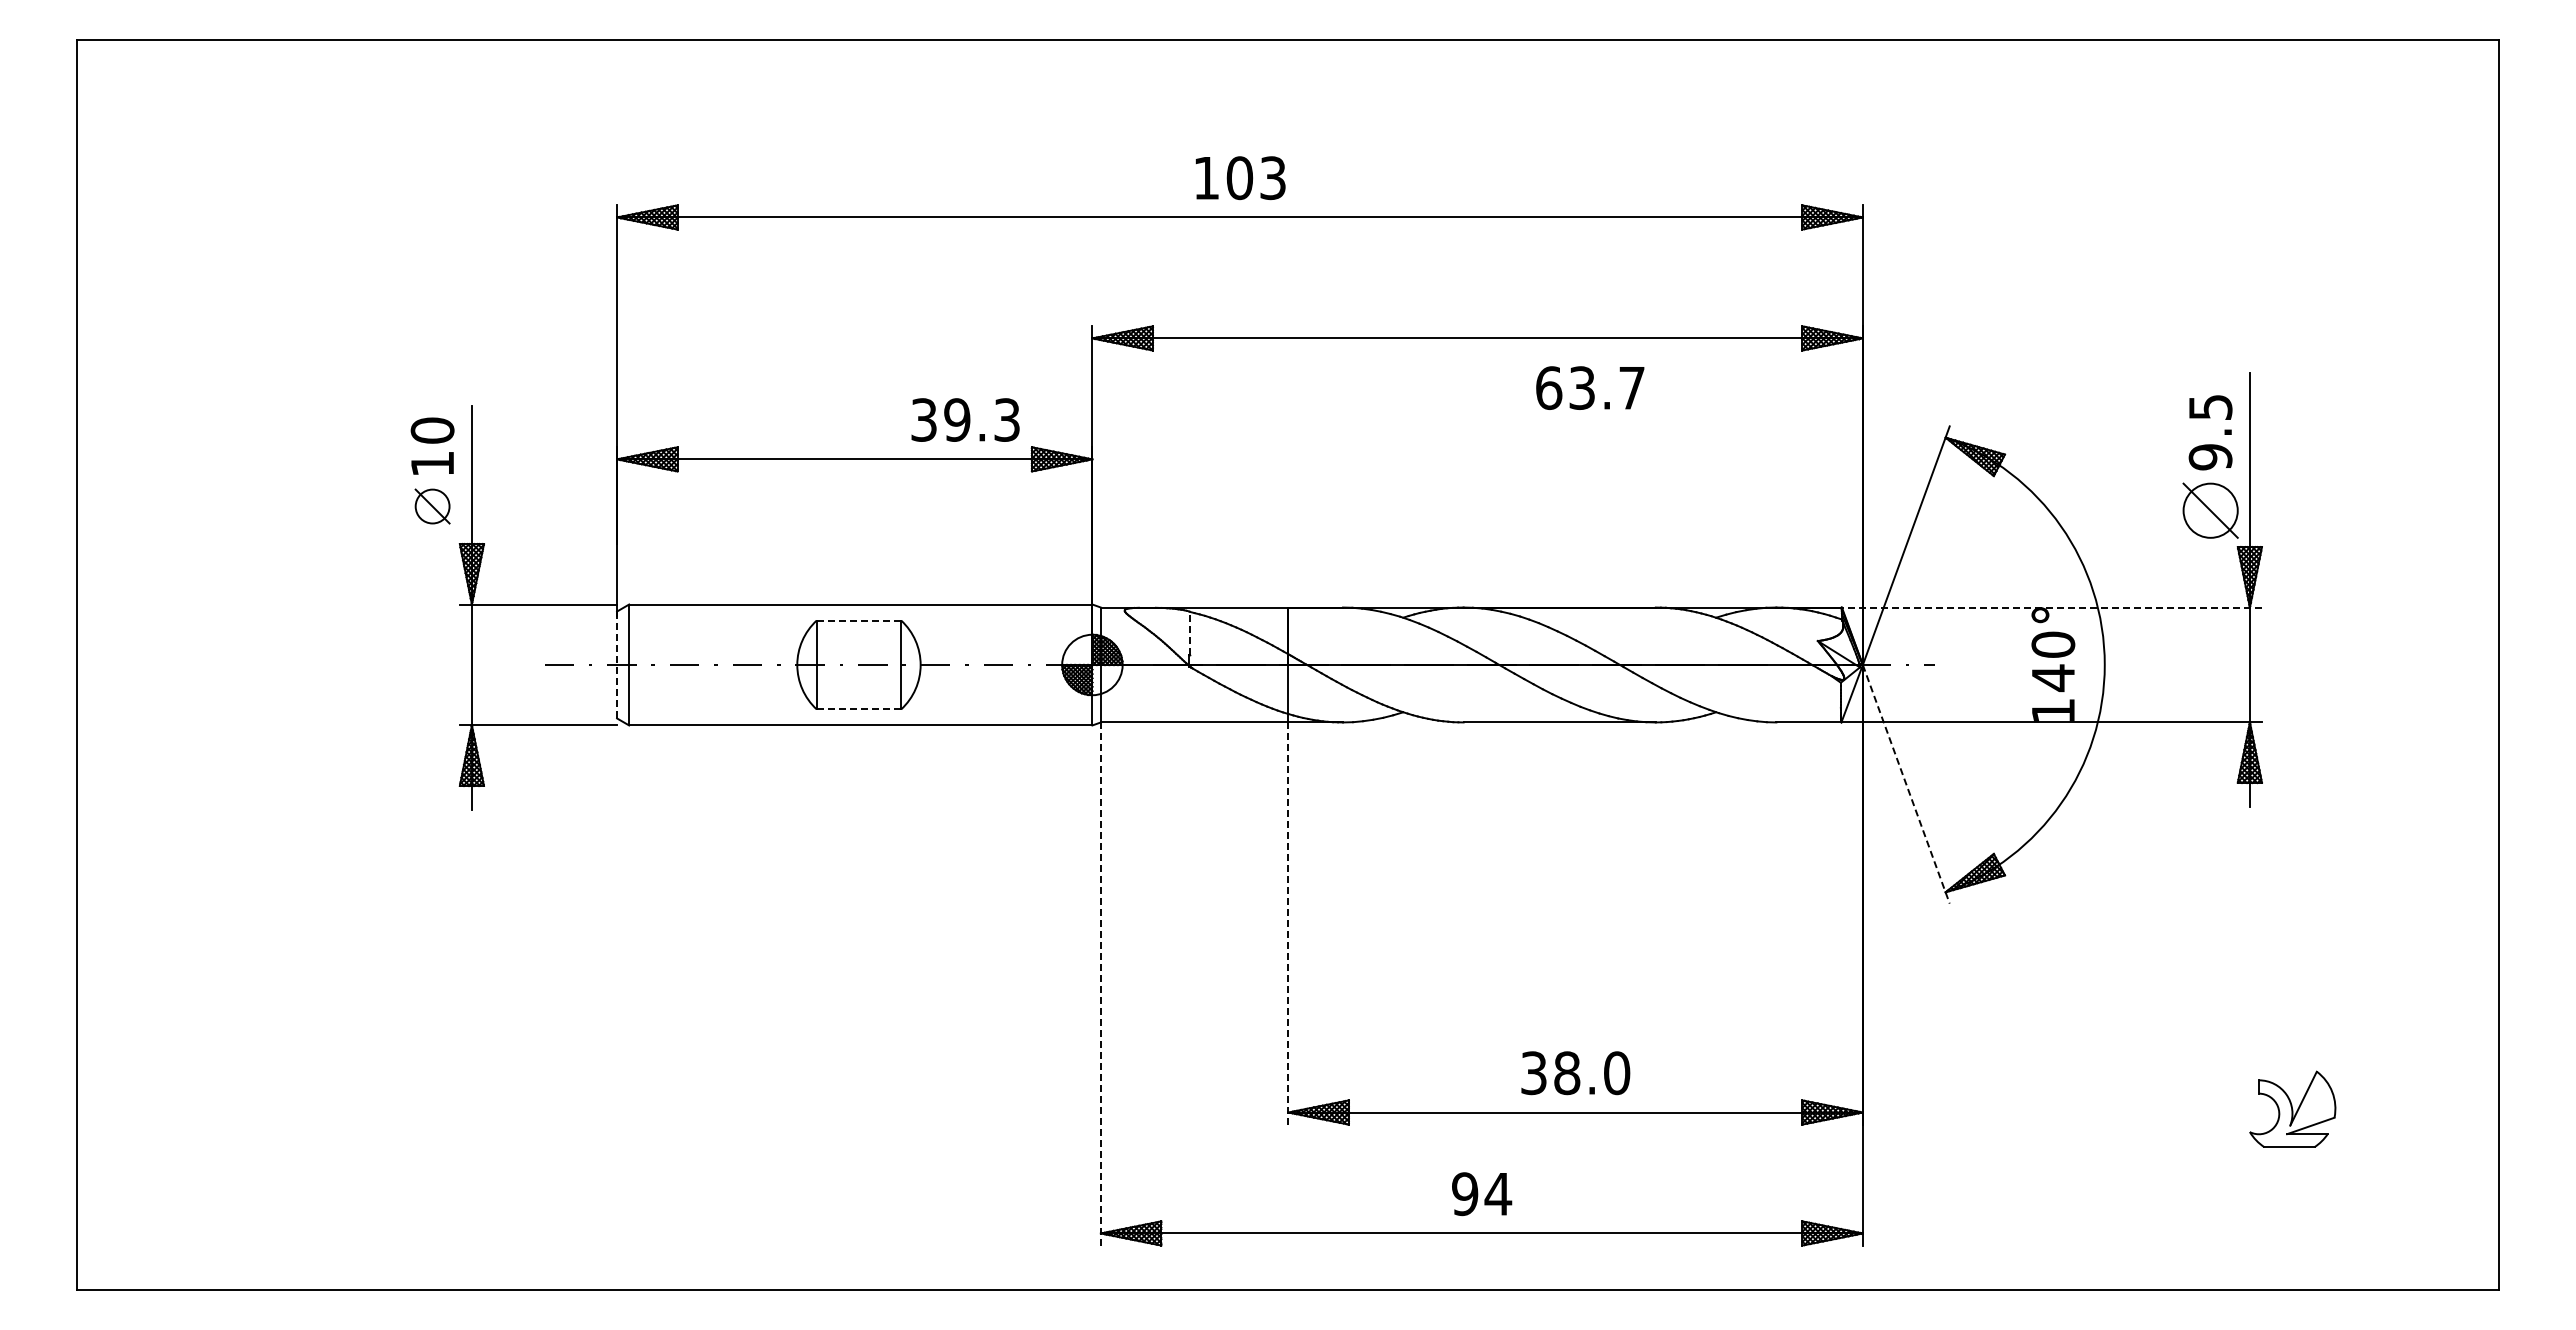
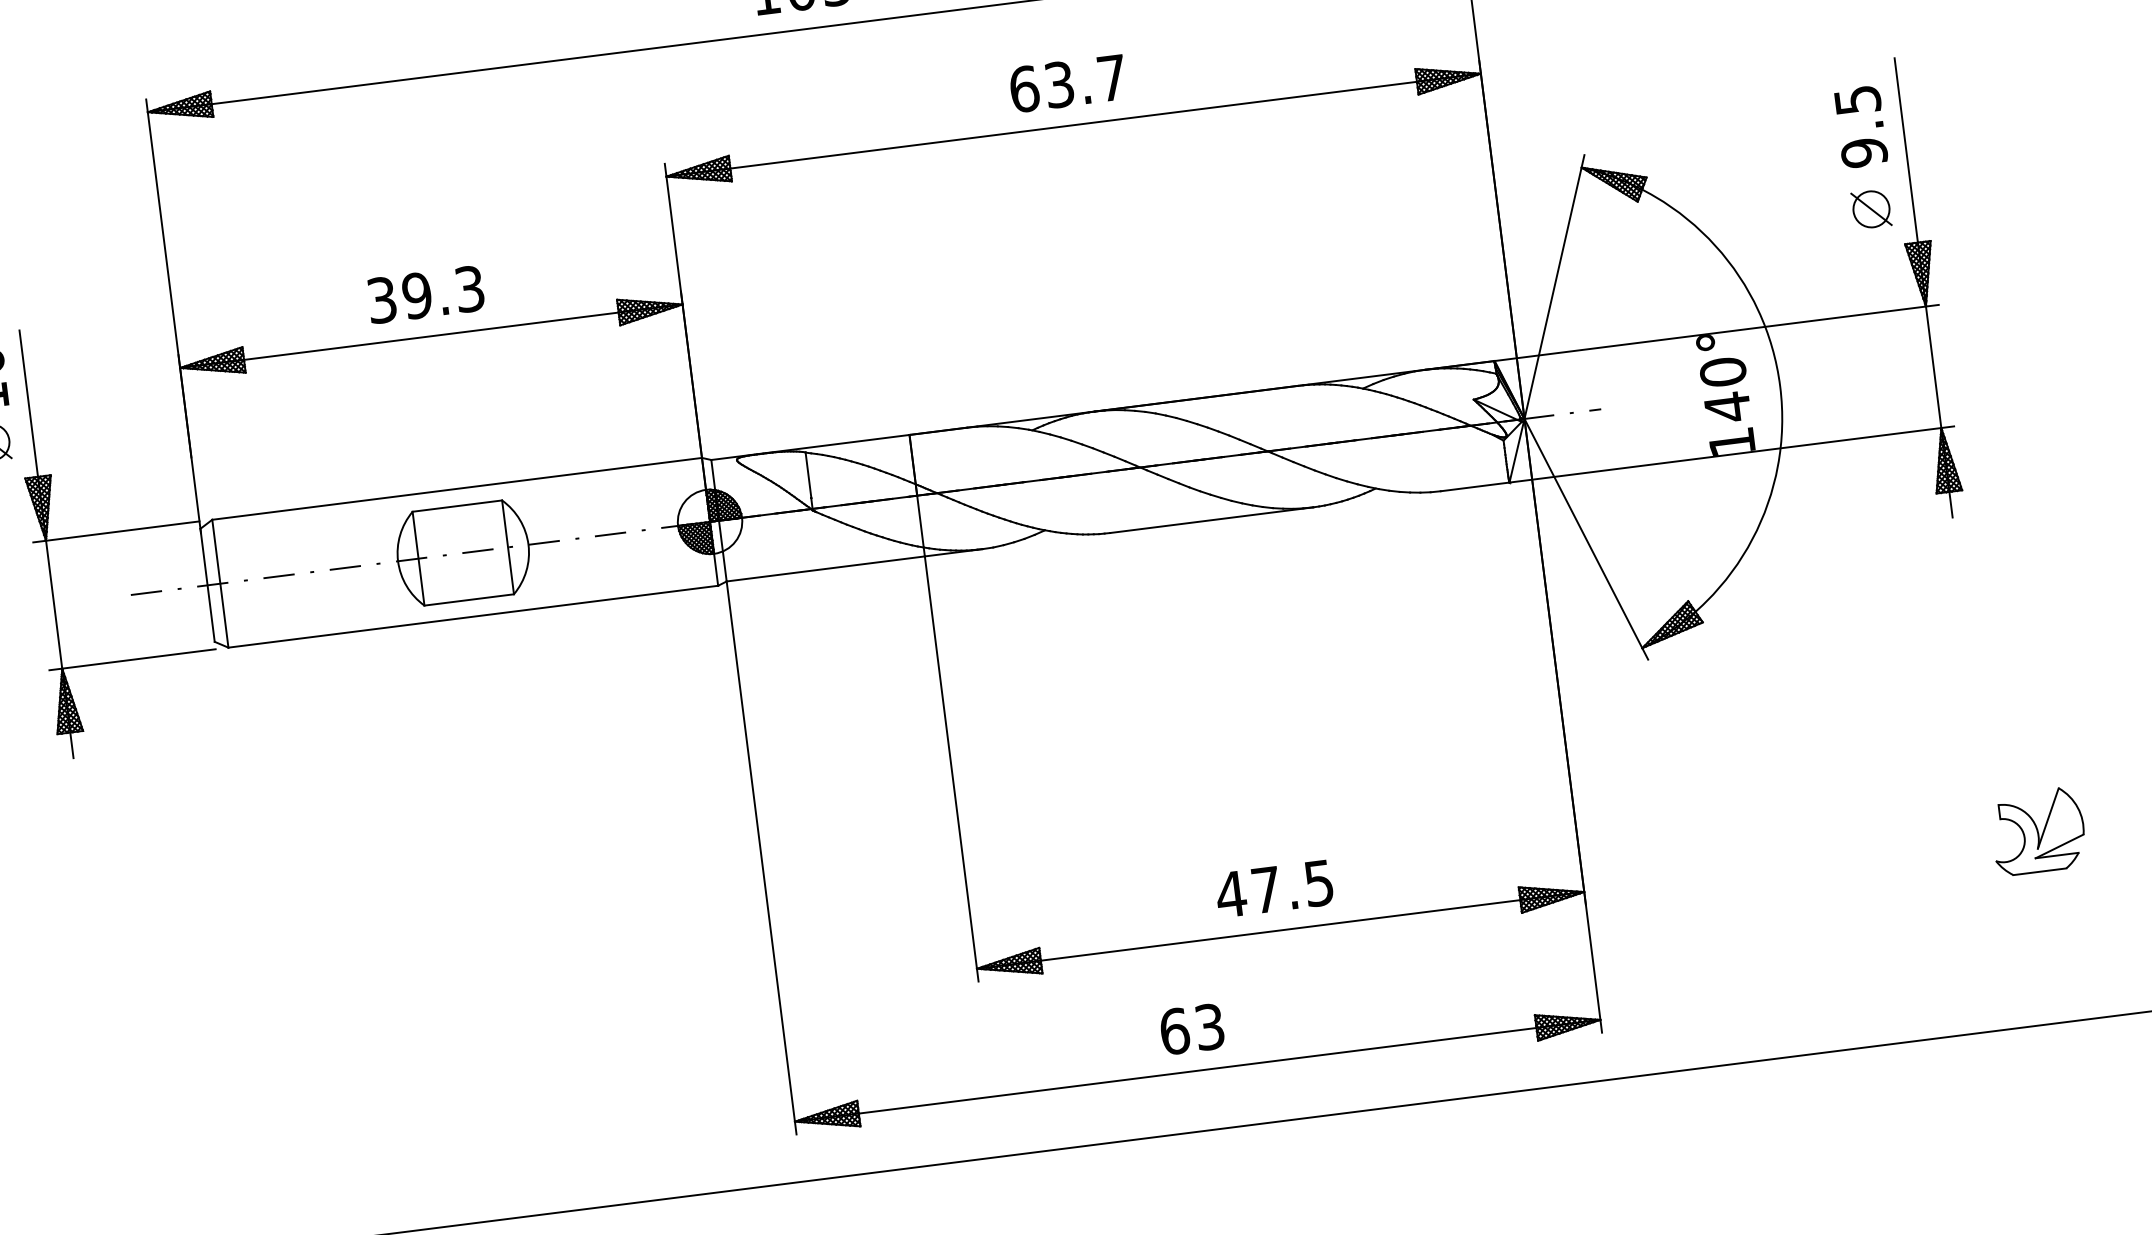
text: (1590, 387) -> (1068, 83), moved
text: (965, 419) -> (425, 294), moved
part: (2210, 510) -> (1871, 209), size x0.62
line: (2051, 607) -> (1716, 333), dashed -> solid
line: (859, 620) -> (457, 505), dashed -> solid
line: (1189, 633) -> (808, 475), dashed -> solid
line: (617, 665) -> (208, 585), dashed -> solid
line: (858, 709) -> (468, 600), dashed -> solid
line: (1906, 784) -> (1586, 539), dashed -> solid
line: (1288, 924) -> (951, 769), dashed -> solid
line: (1100, 984) -> (761, 858), dashed -> solid
text: (1575, 1073) -> (1275, 889), 38.0 -> 47.5
text: (1482, 1194) -> (1193, 1029), 94 -> 63

